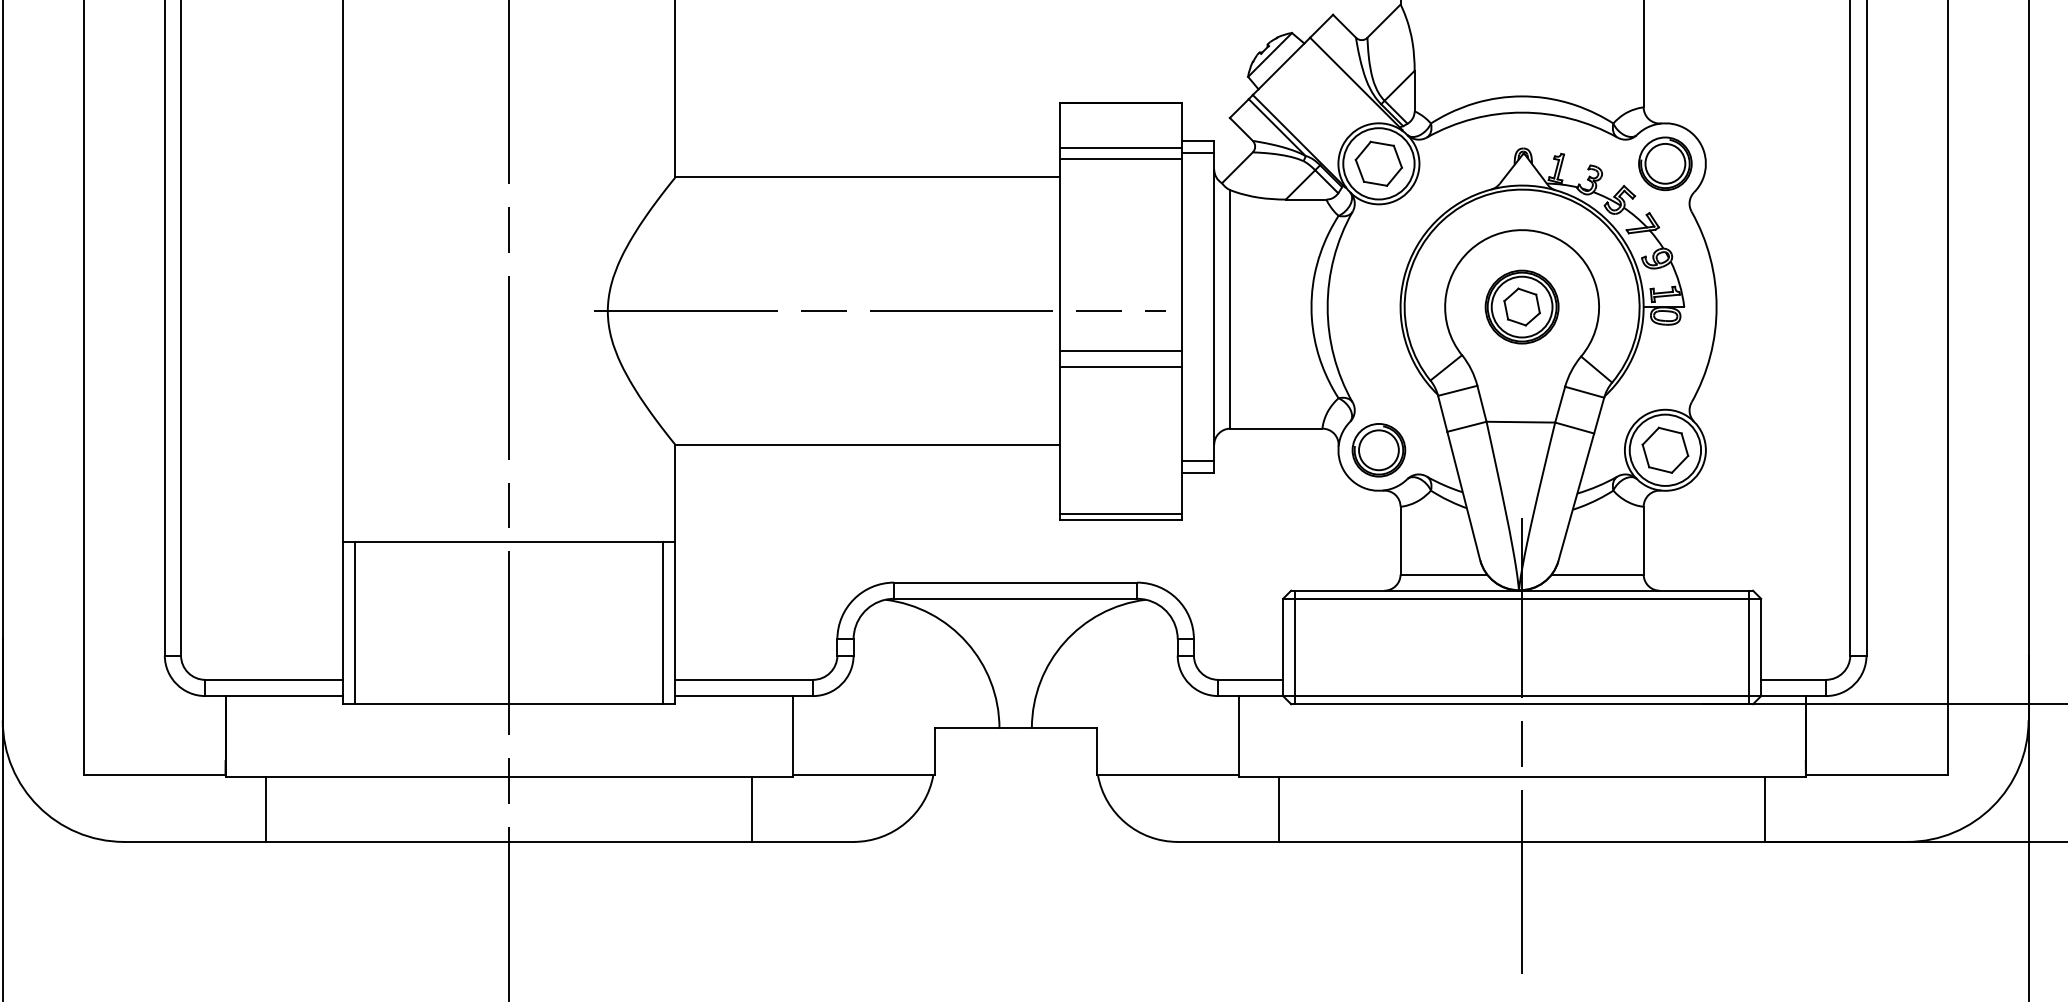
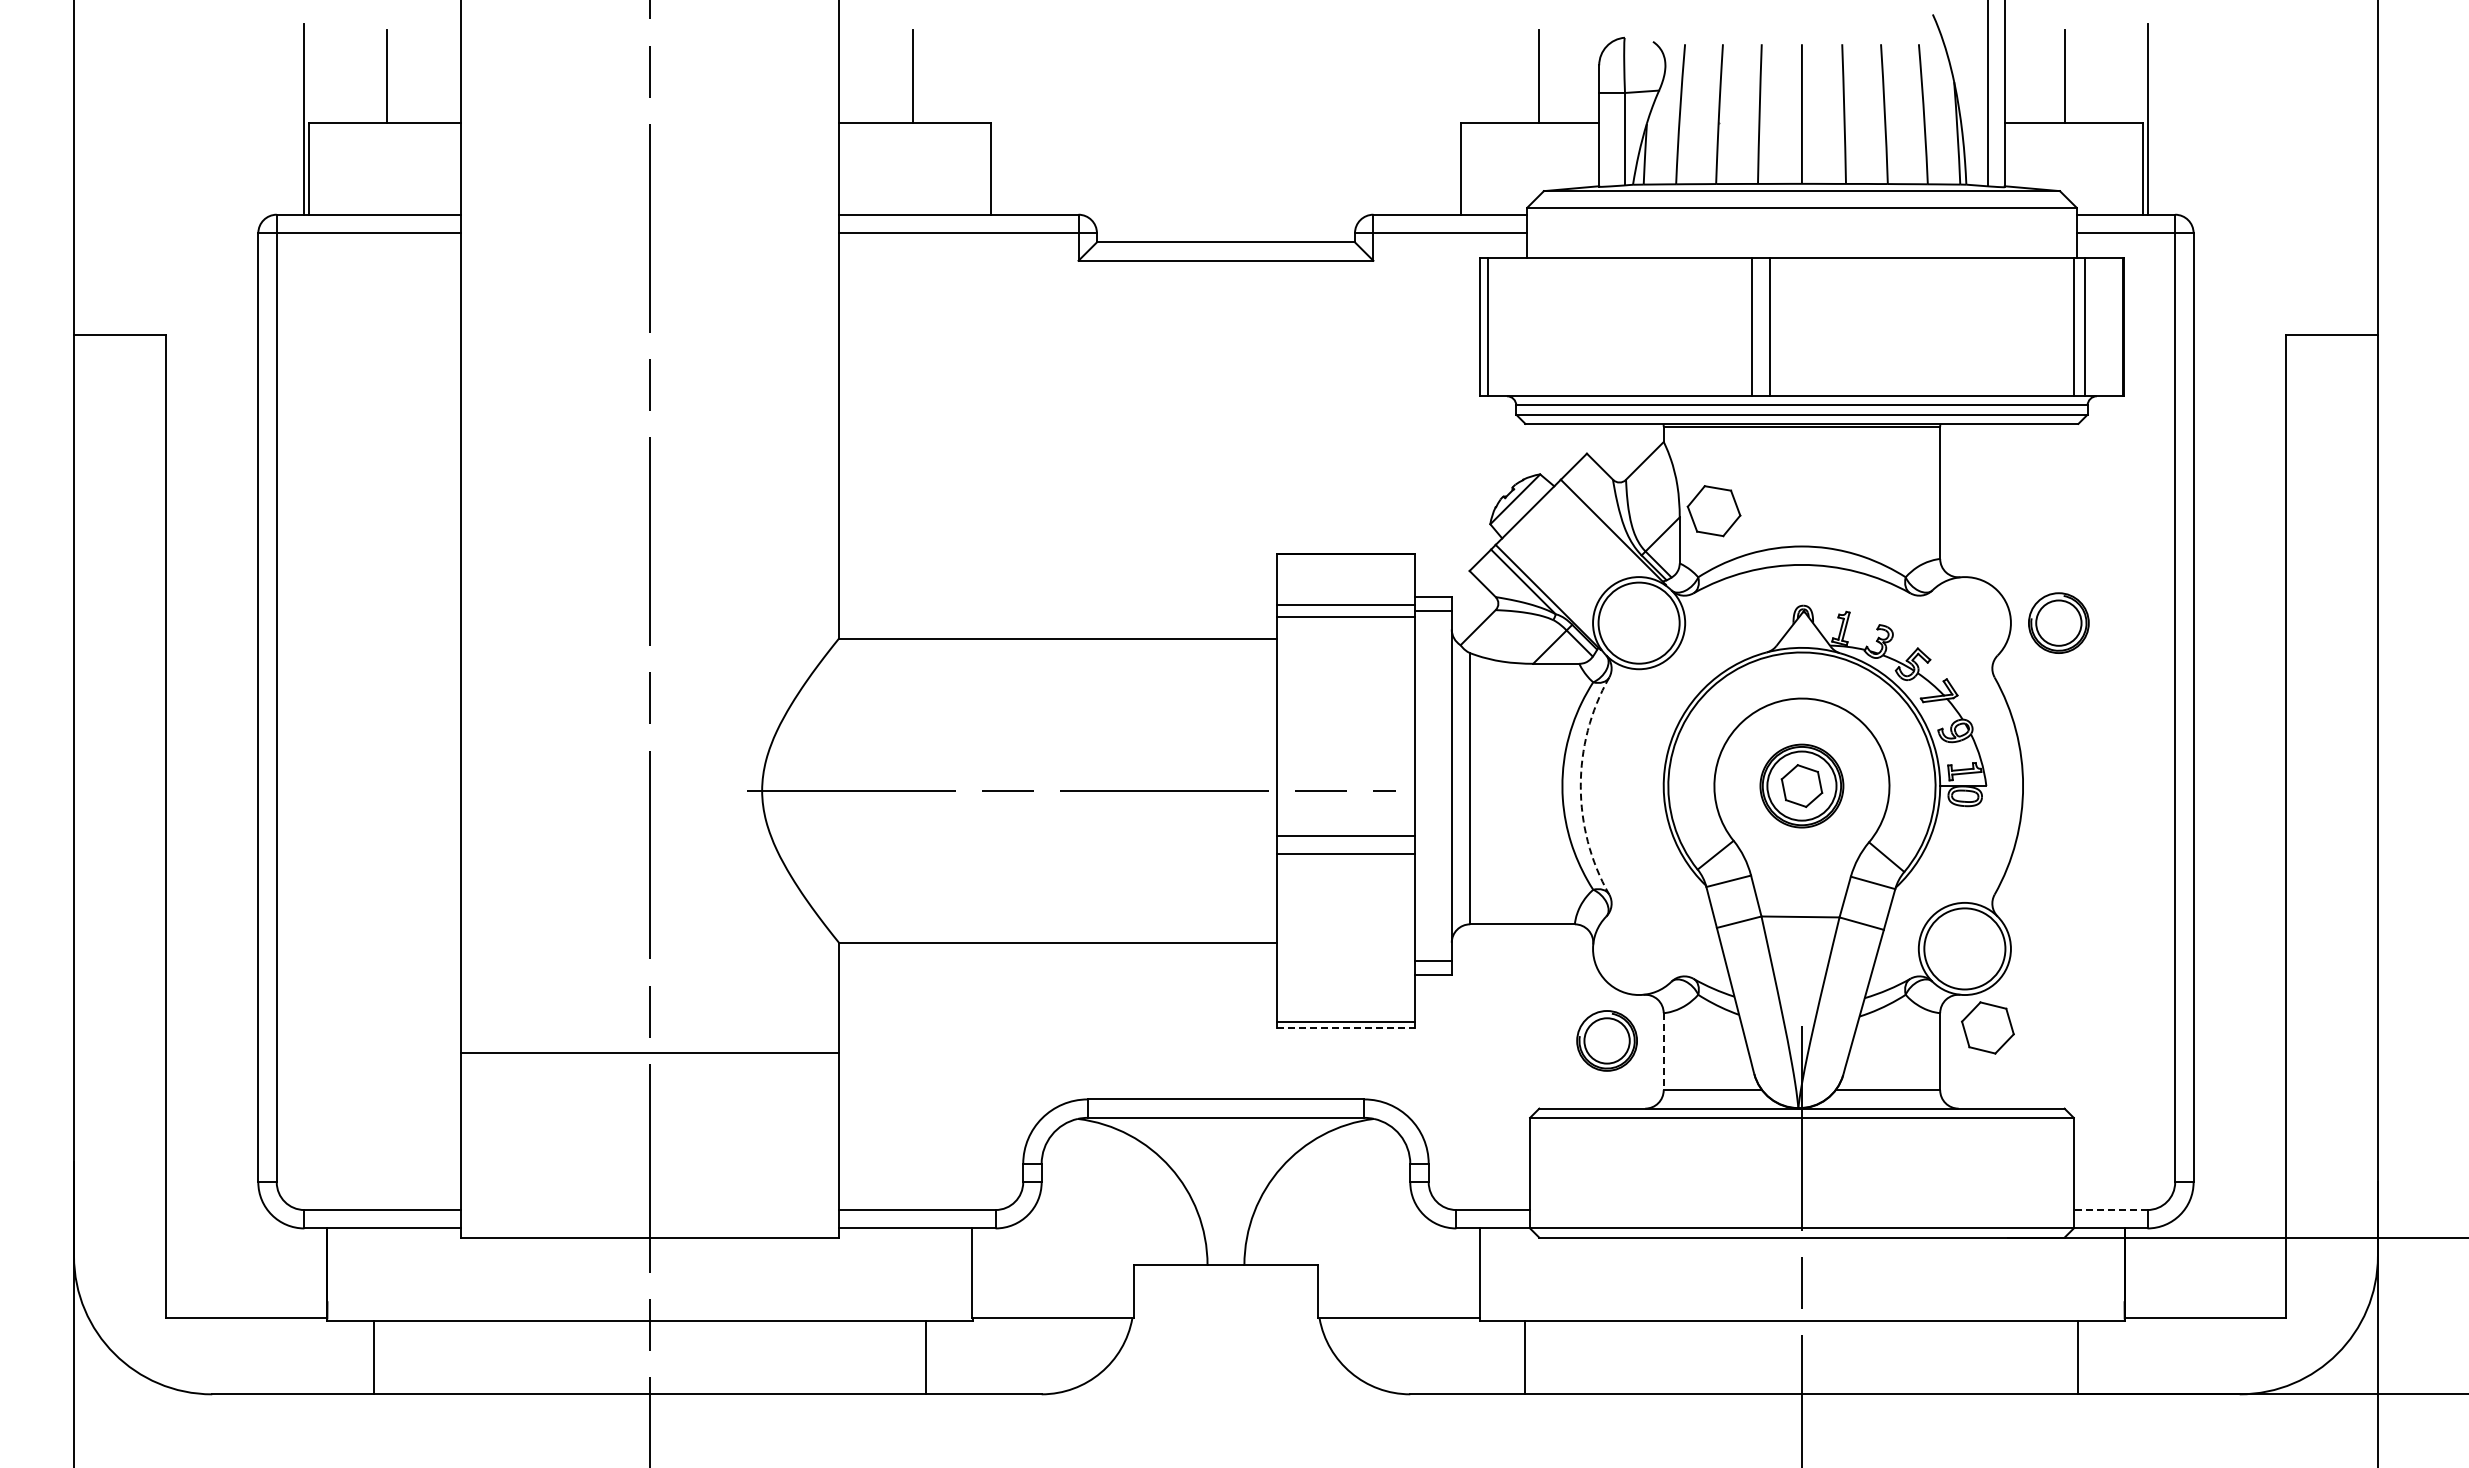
part: (1665, 163) -> (2058, 622), moved
part: (1378, 164) -> (1713, 511), moved
arc: (1327, 307) -> (1580, 786), solid -> dashed
part: (1378, 449) -> (1606, 1040), moved
part: (1665, 449) -> (1987, 1027), moved
line: (1121, 519) -> (1346, 1027), solid -> dashed
line: (1400, 540) -> (1663, 1051), solid -> dashed
line: (354, 623) -> (474, 1145), removed
line: (663, 623) -> (825, 1145), removed
line: (1294, 646) -> (1543, 1172), removed
line: (1749, 646) -> (2060, 1172), removed
line: (1793, 680) -> (2110, 1210), solid -> dashed

